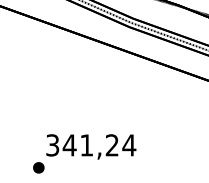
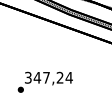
text: (86, 144) -> (46, 77), 341,24 -> 347,24

